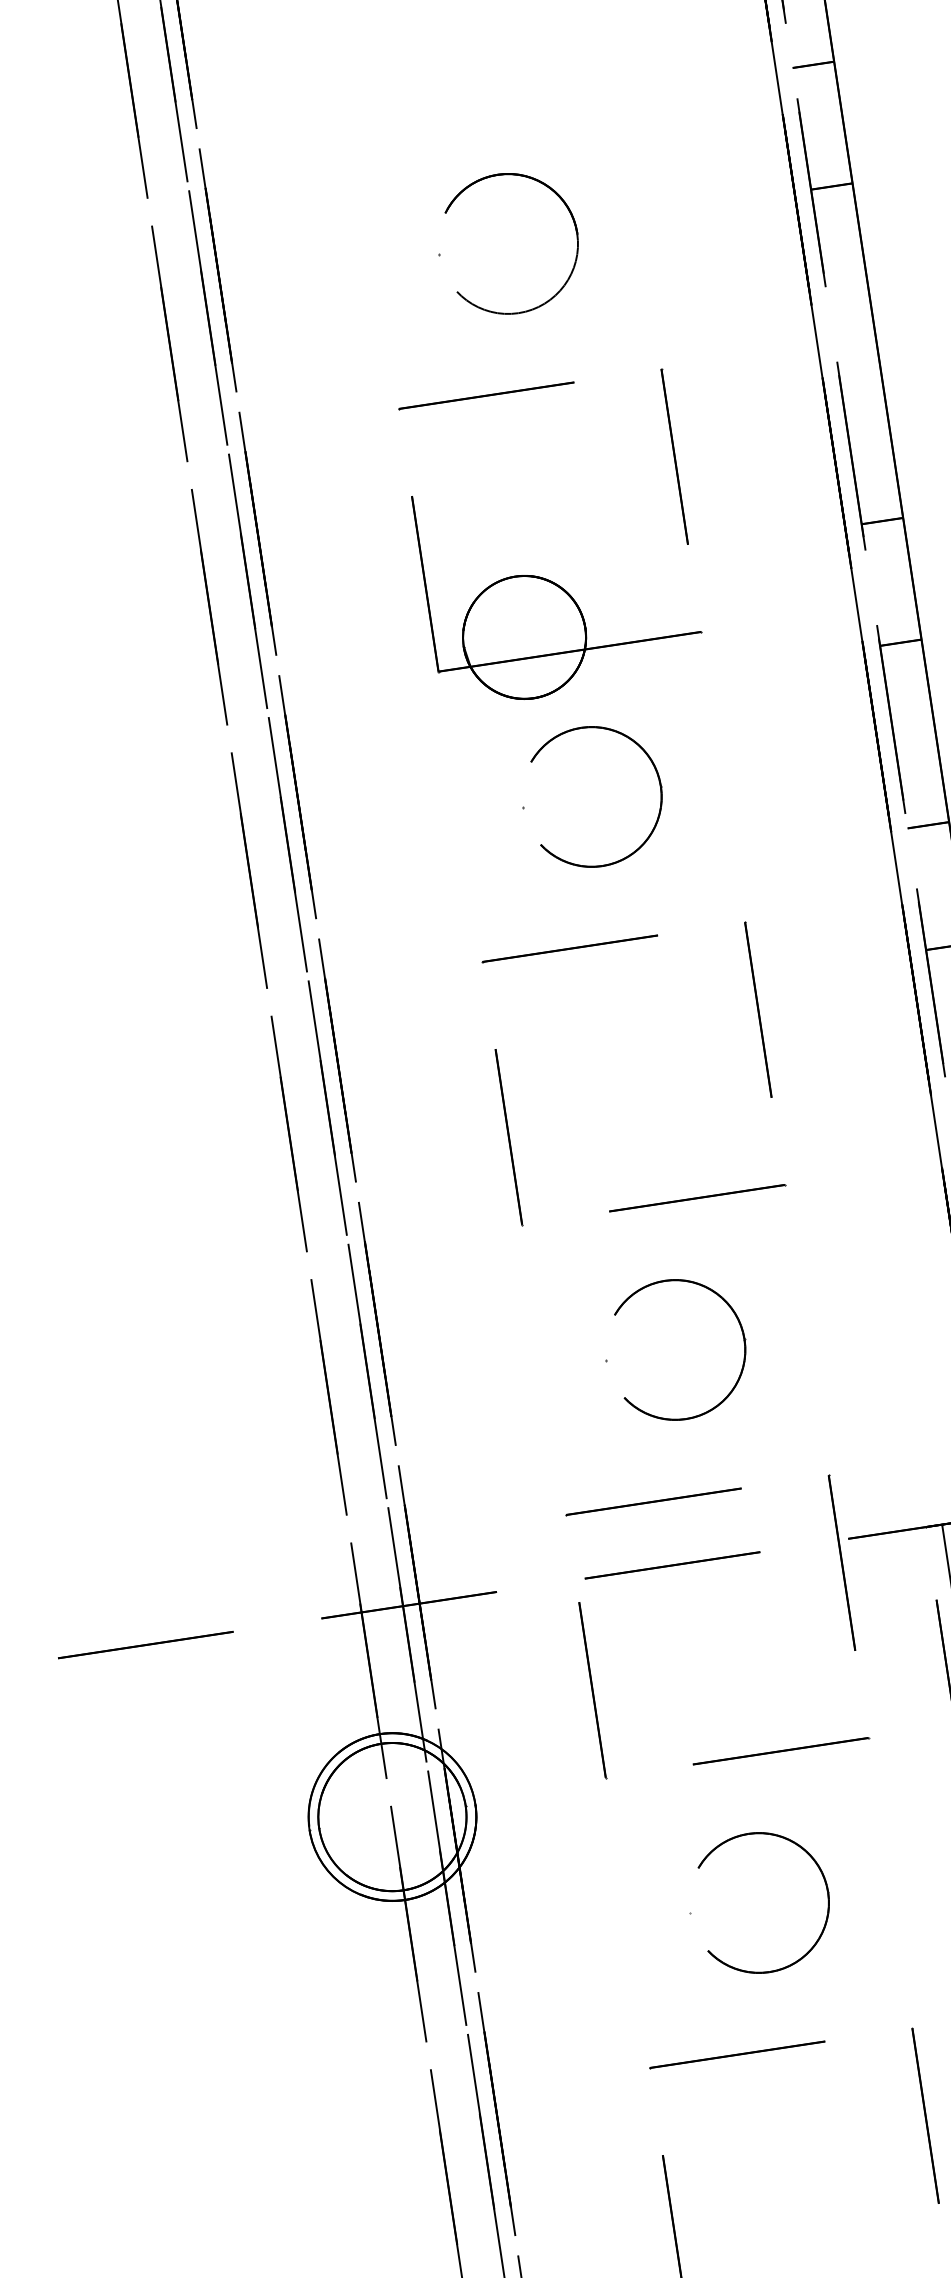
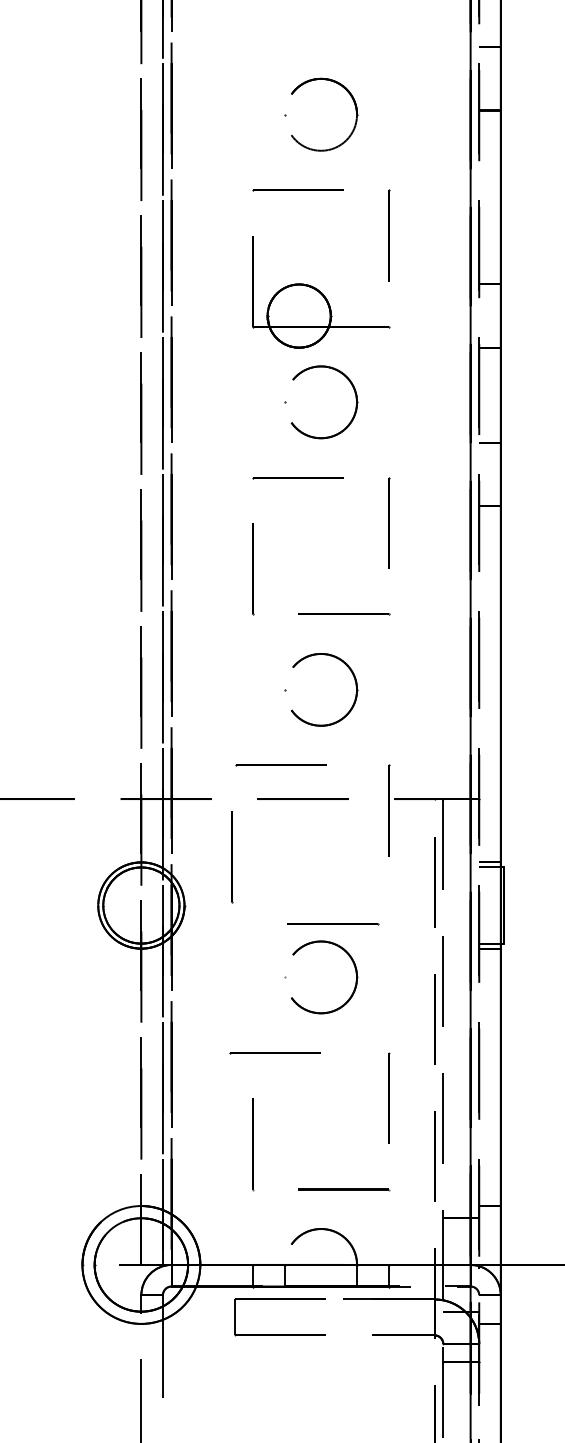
line: (651, 1502) -> (280, 765), moved
line: (594, 1692) -> (232, 857), moved
line: (782, 1752) -> (333, 924), moved
line: (735, 2056) -> (274, 1053), moved

